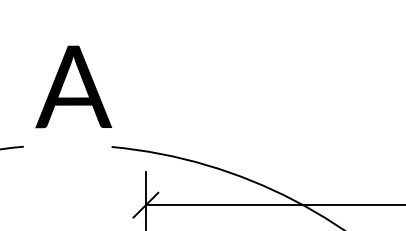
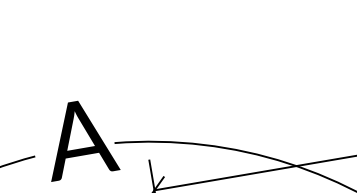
text: (73, 86) -> (79, 138), moved

